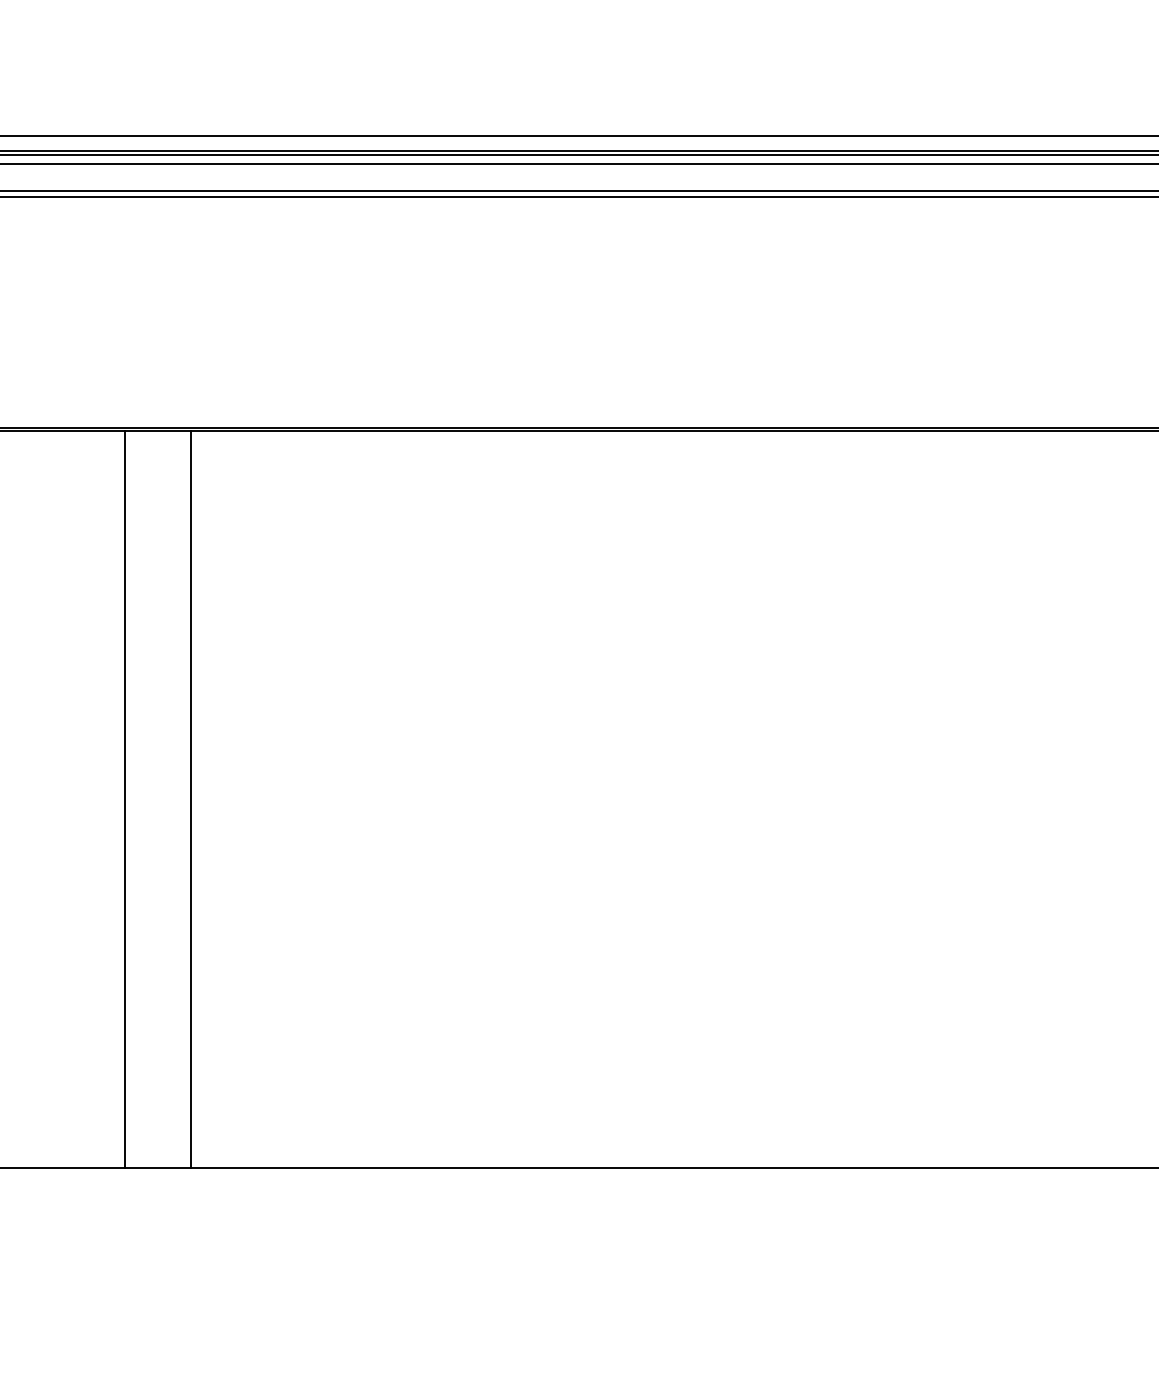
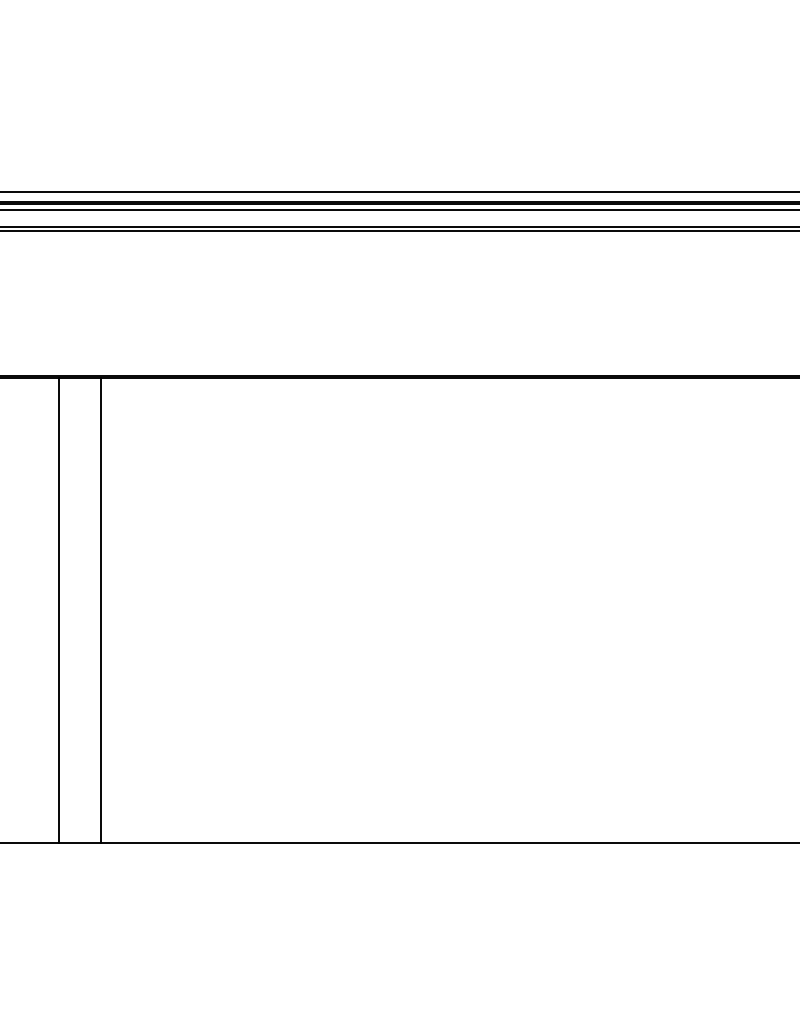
line: (125, 799) -> (58, 610), moved
line: (190, 799) -> (100, 610), moved

